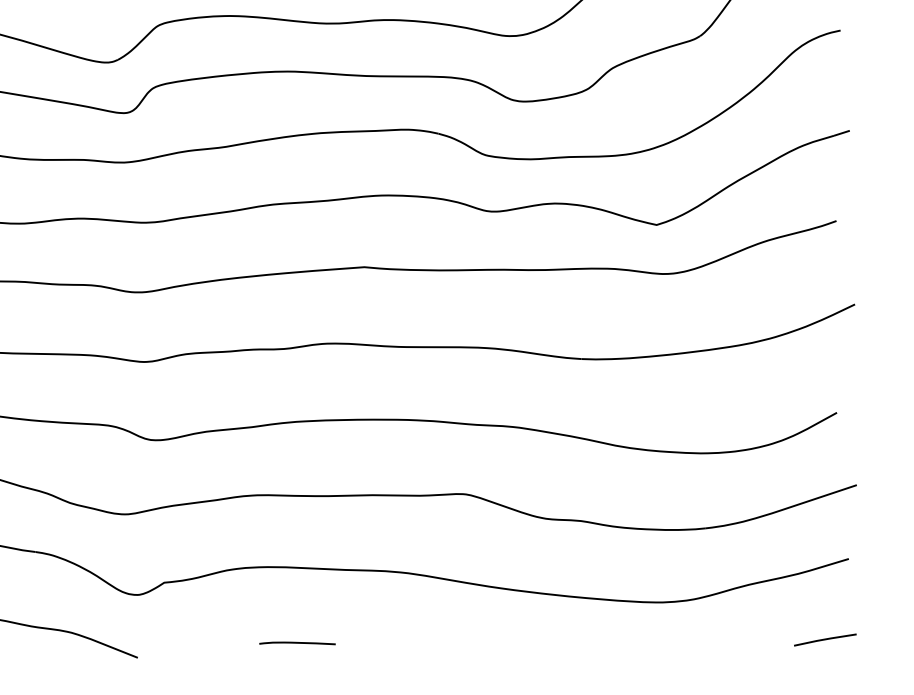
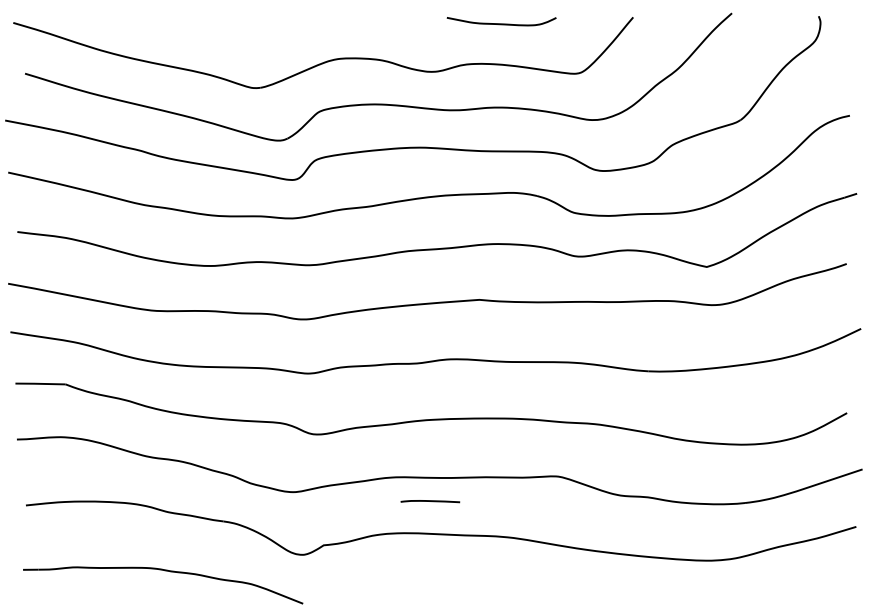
line: (824, 639) -> (837, 589), removed
line: (297, 643) -> (430, 501), moved

